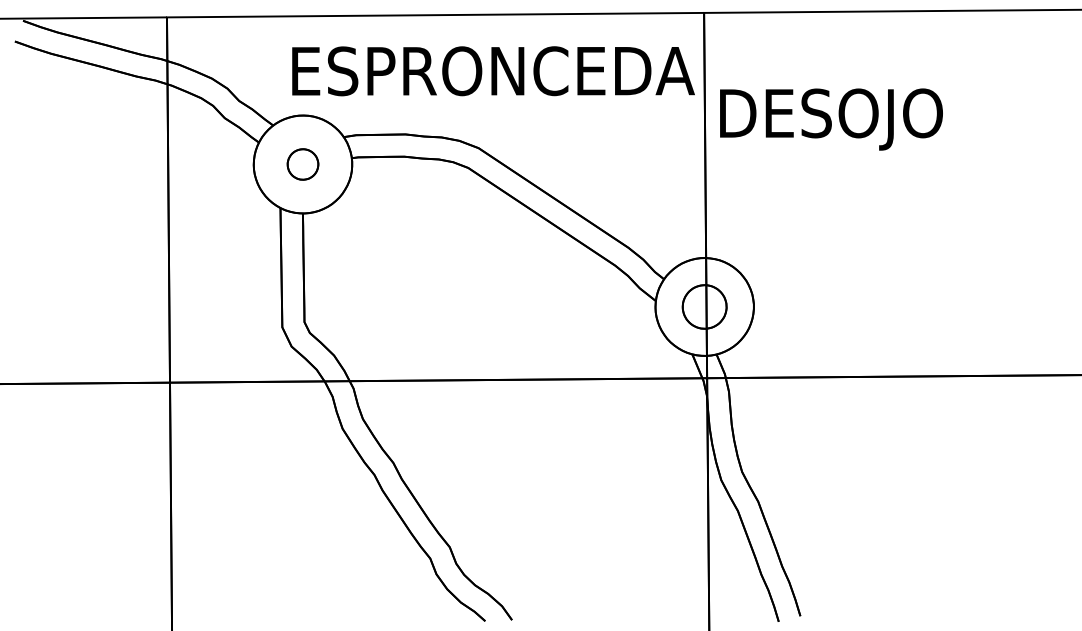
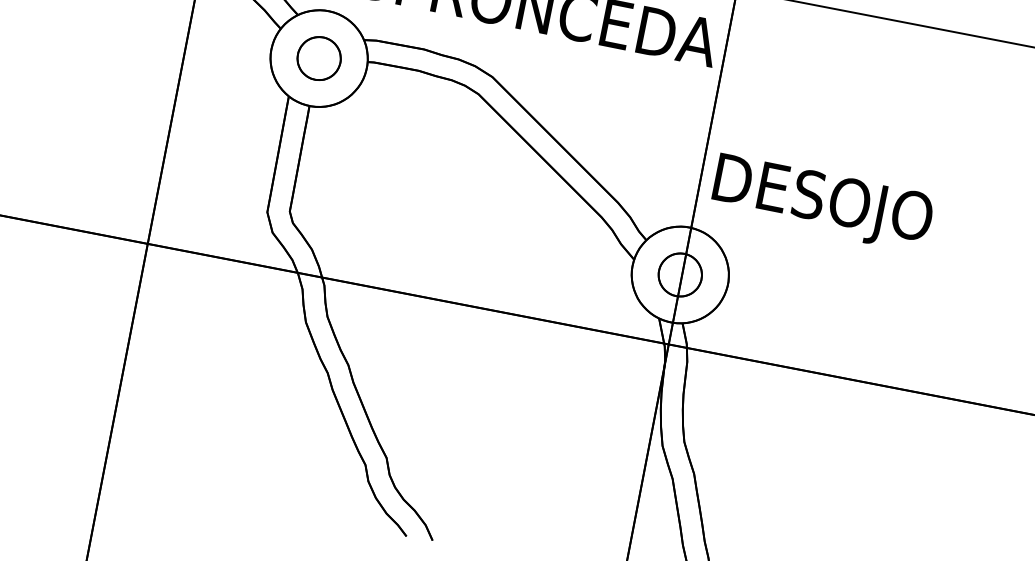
text: (831, 119) -> (822, 203), moved
part: (302, 164) -> (318, 58), size x1.43

